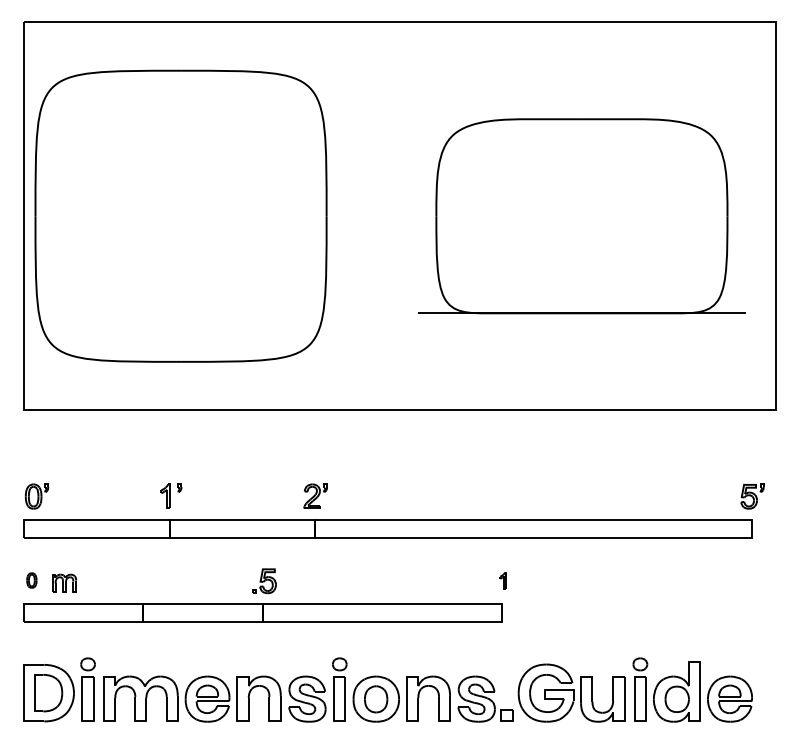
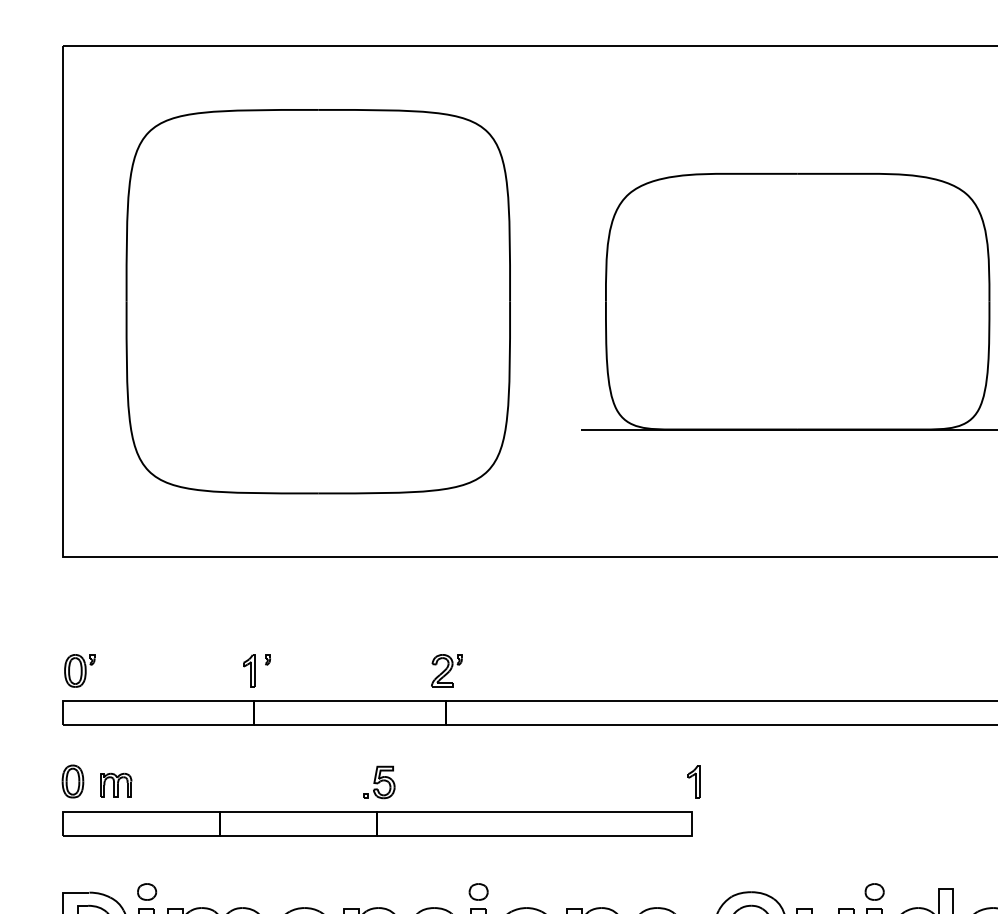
part: (180, 215) -> (317, 300), moved
part: (31, 580) -> (72, 781), size x1.67
part: (503, 580) -> (694, 781), size x1.43

